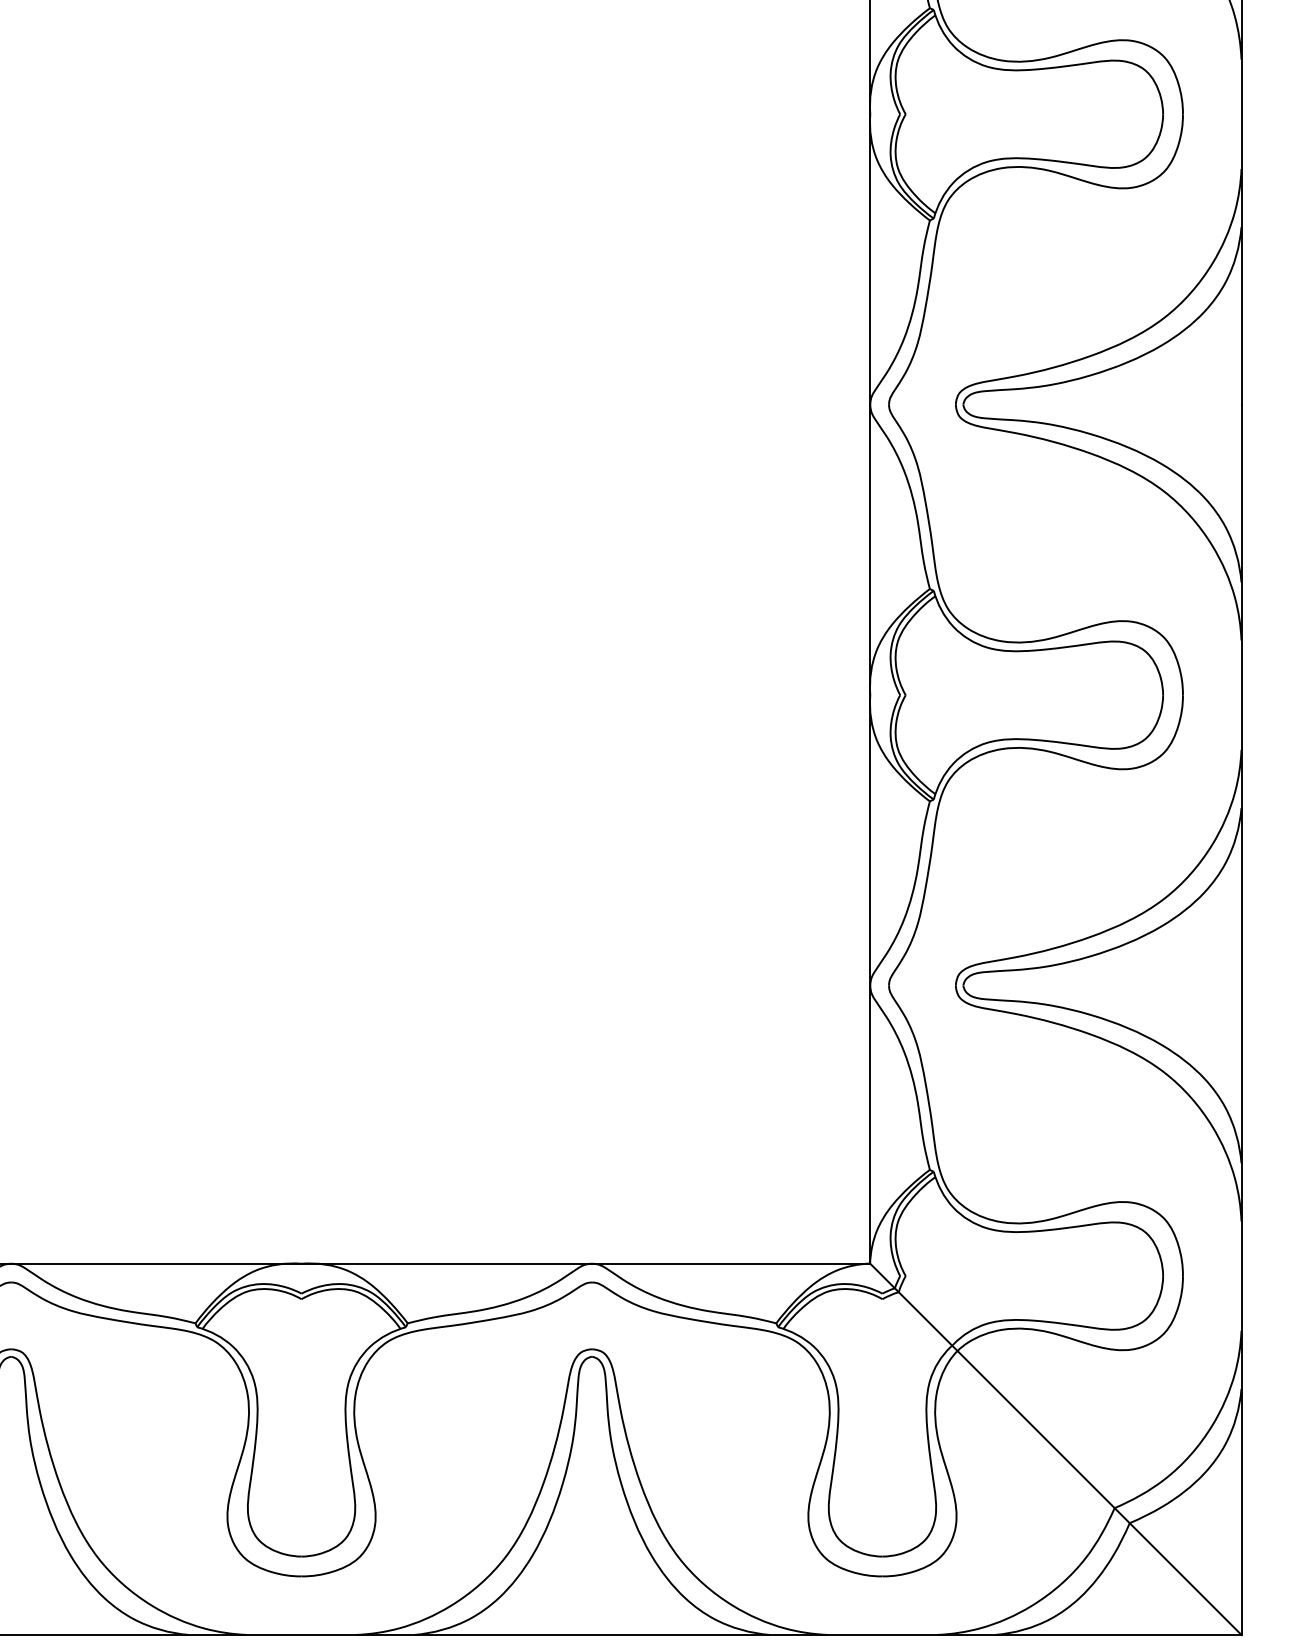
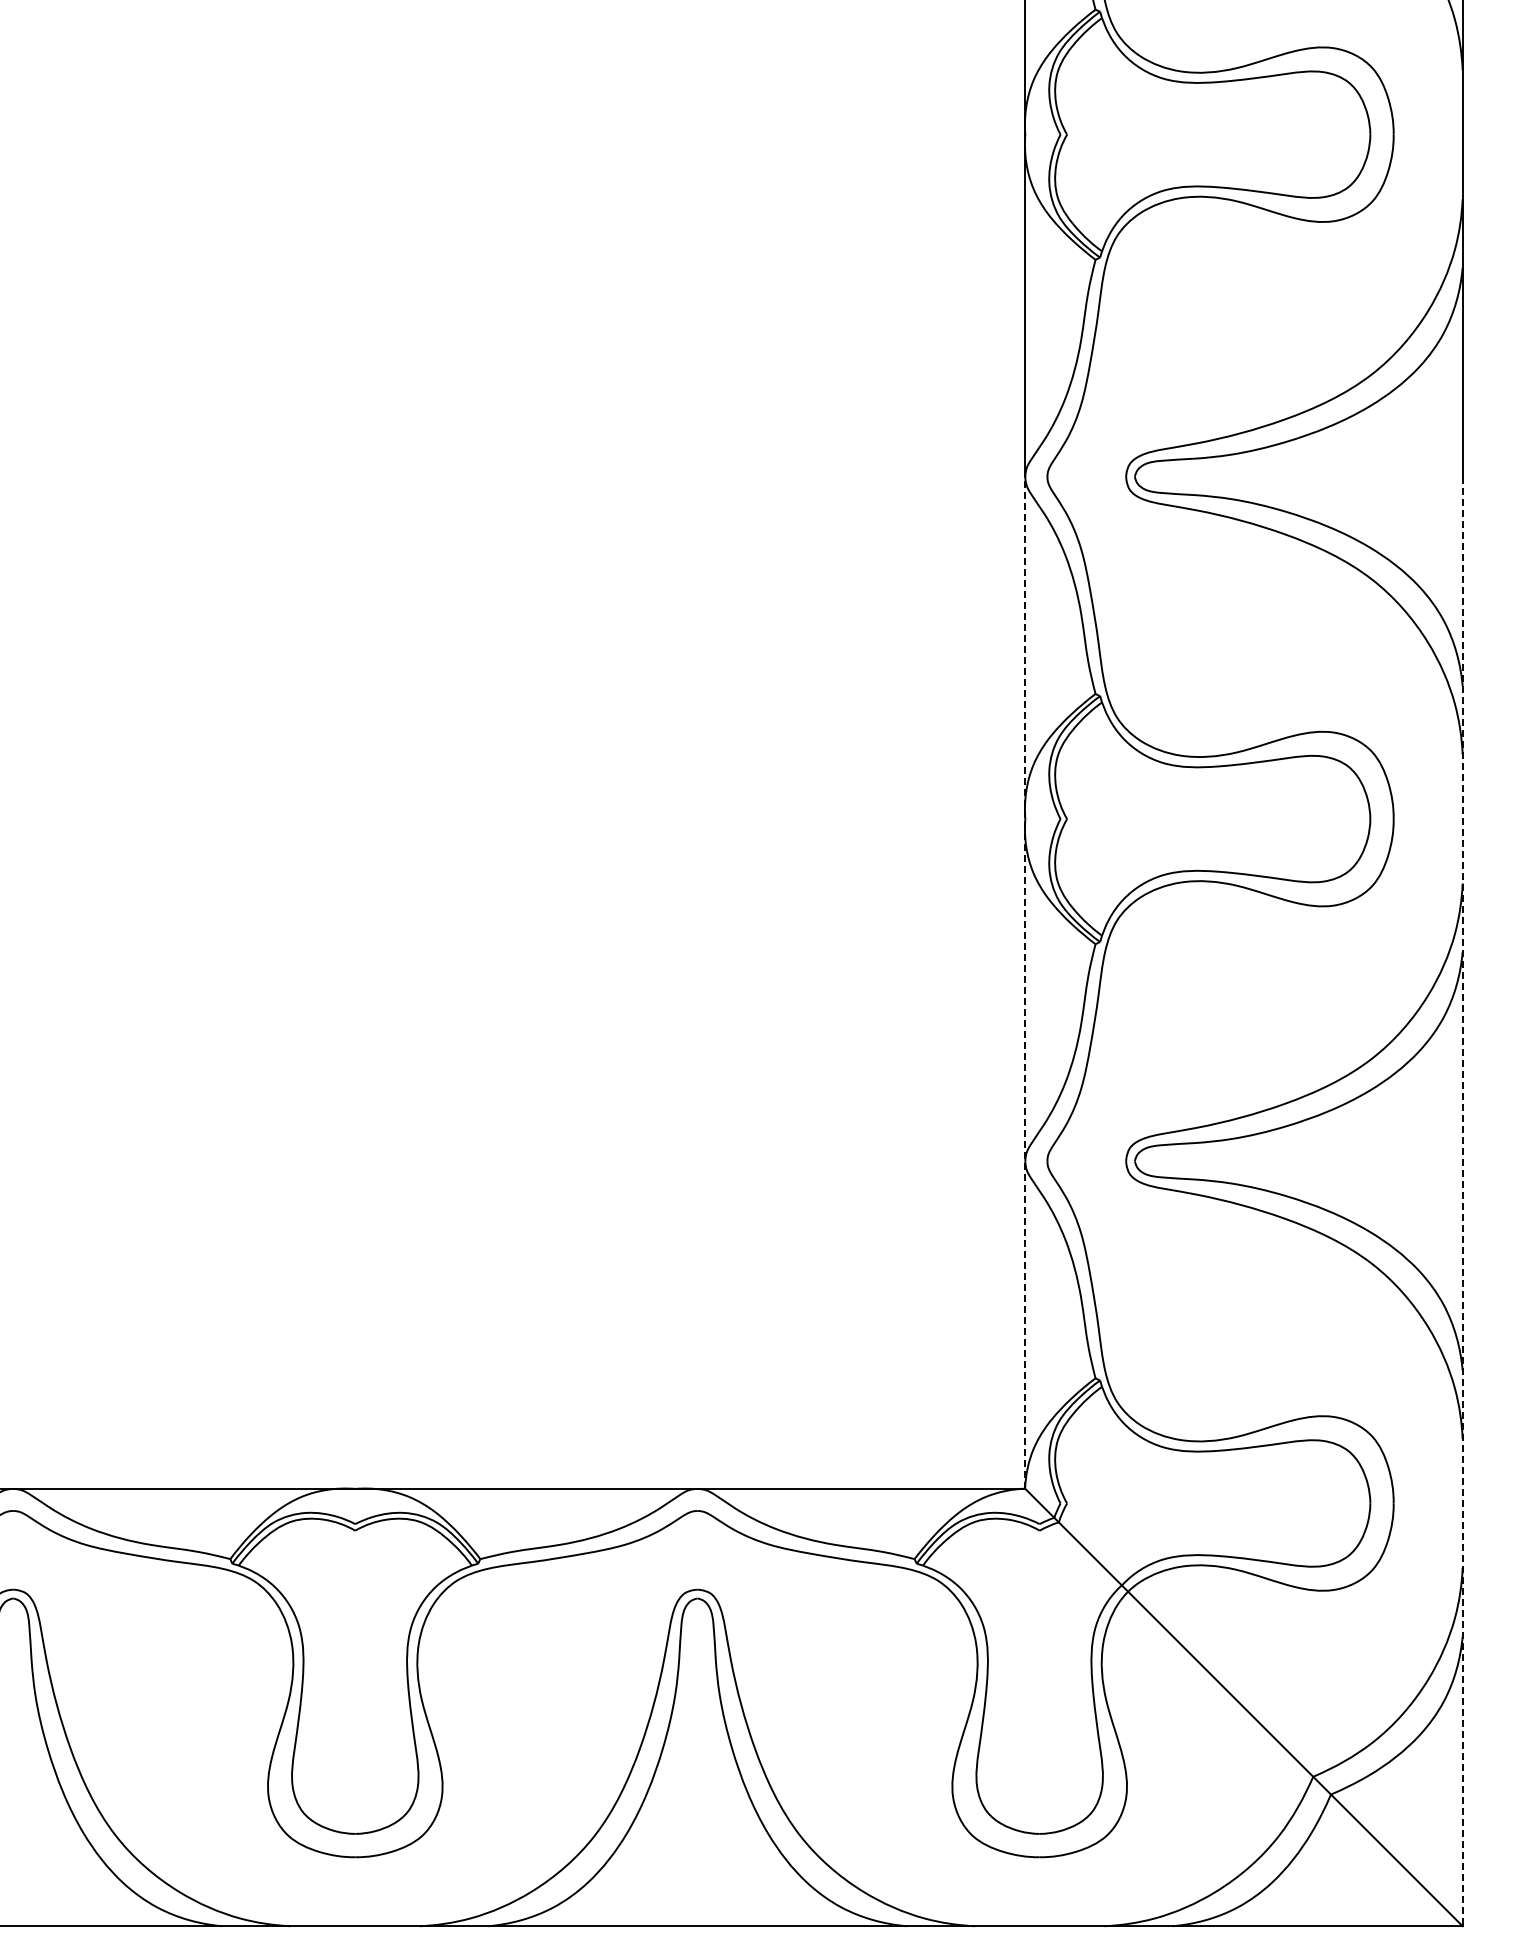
line: (870, 833) -> (1025, 982), solid -> dashed
line: (1241, 1019) -> (1462, 1201), solid -> dashed

